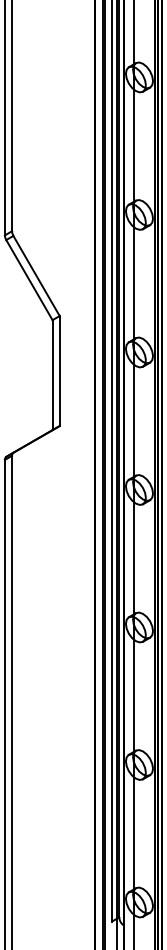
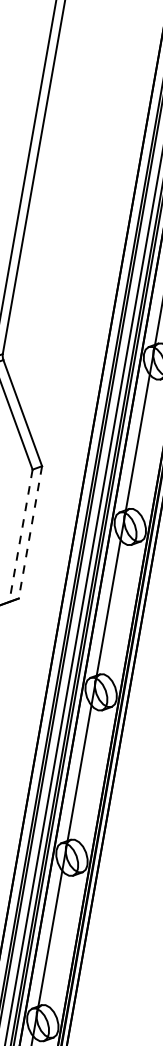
line: (59, 371) -> (30, 532), solid -> dashed
line: (52, 375) -> (20, 536), solid -> dashed

